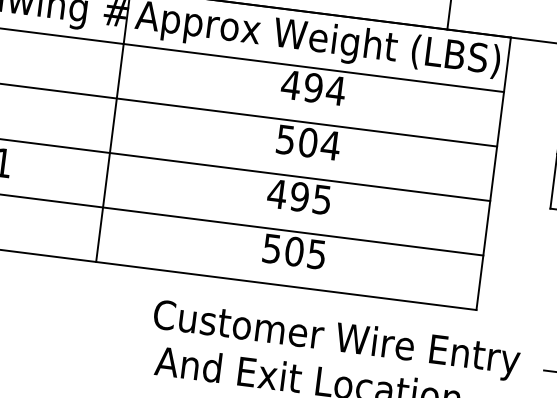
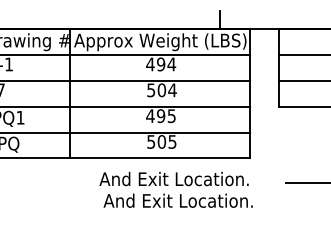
text: (336, 339) -> (186, 180), Customer Wire Entry -> And Exit Location.

